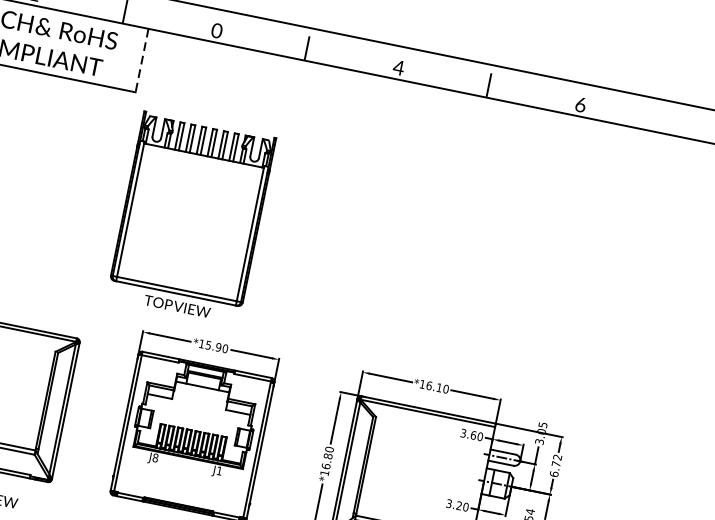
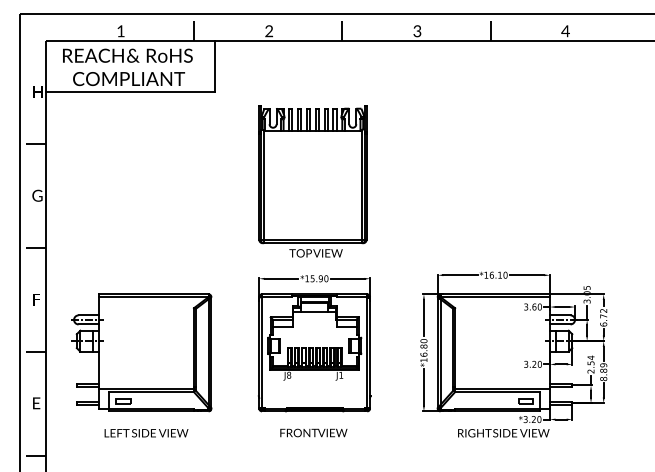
text: (217, 32) -> (269, 32), 0 -> 2
line: (142, 60) -> (215, 66), dashed -> solid
text: (398, 68) -> (417, 31), 4 -> 3
text: (580, 105) -> (565, 31), 6 -> 4
part: (190, 217) -> (312, 181), moved

